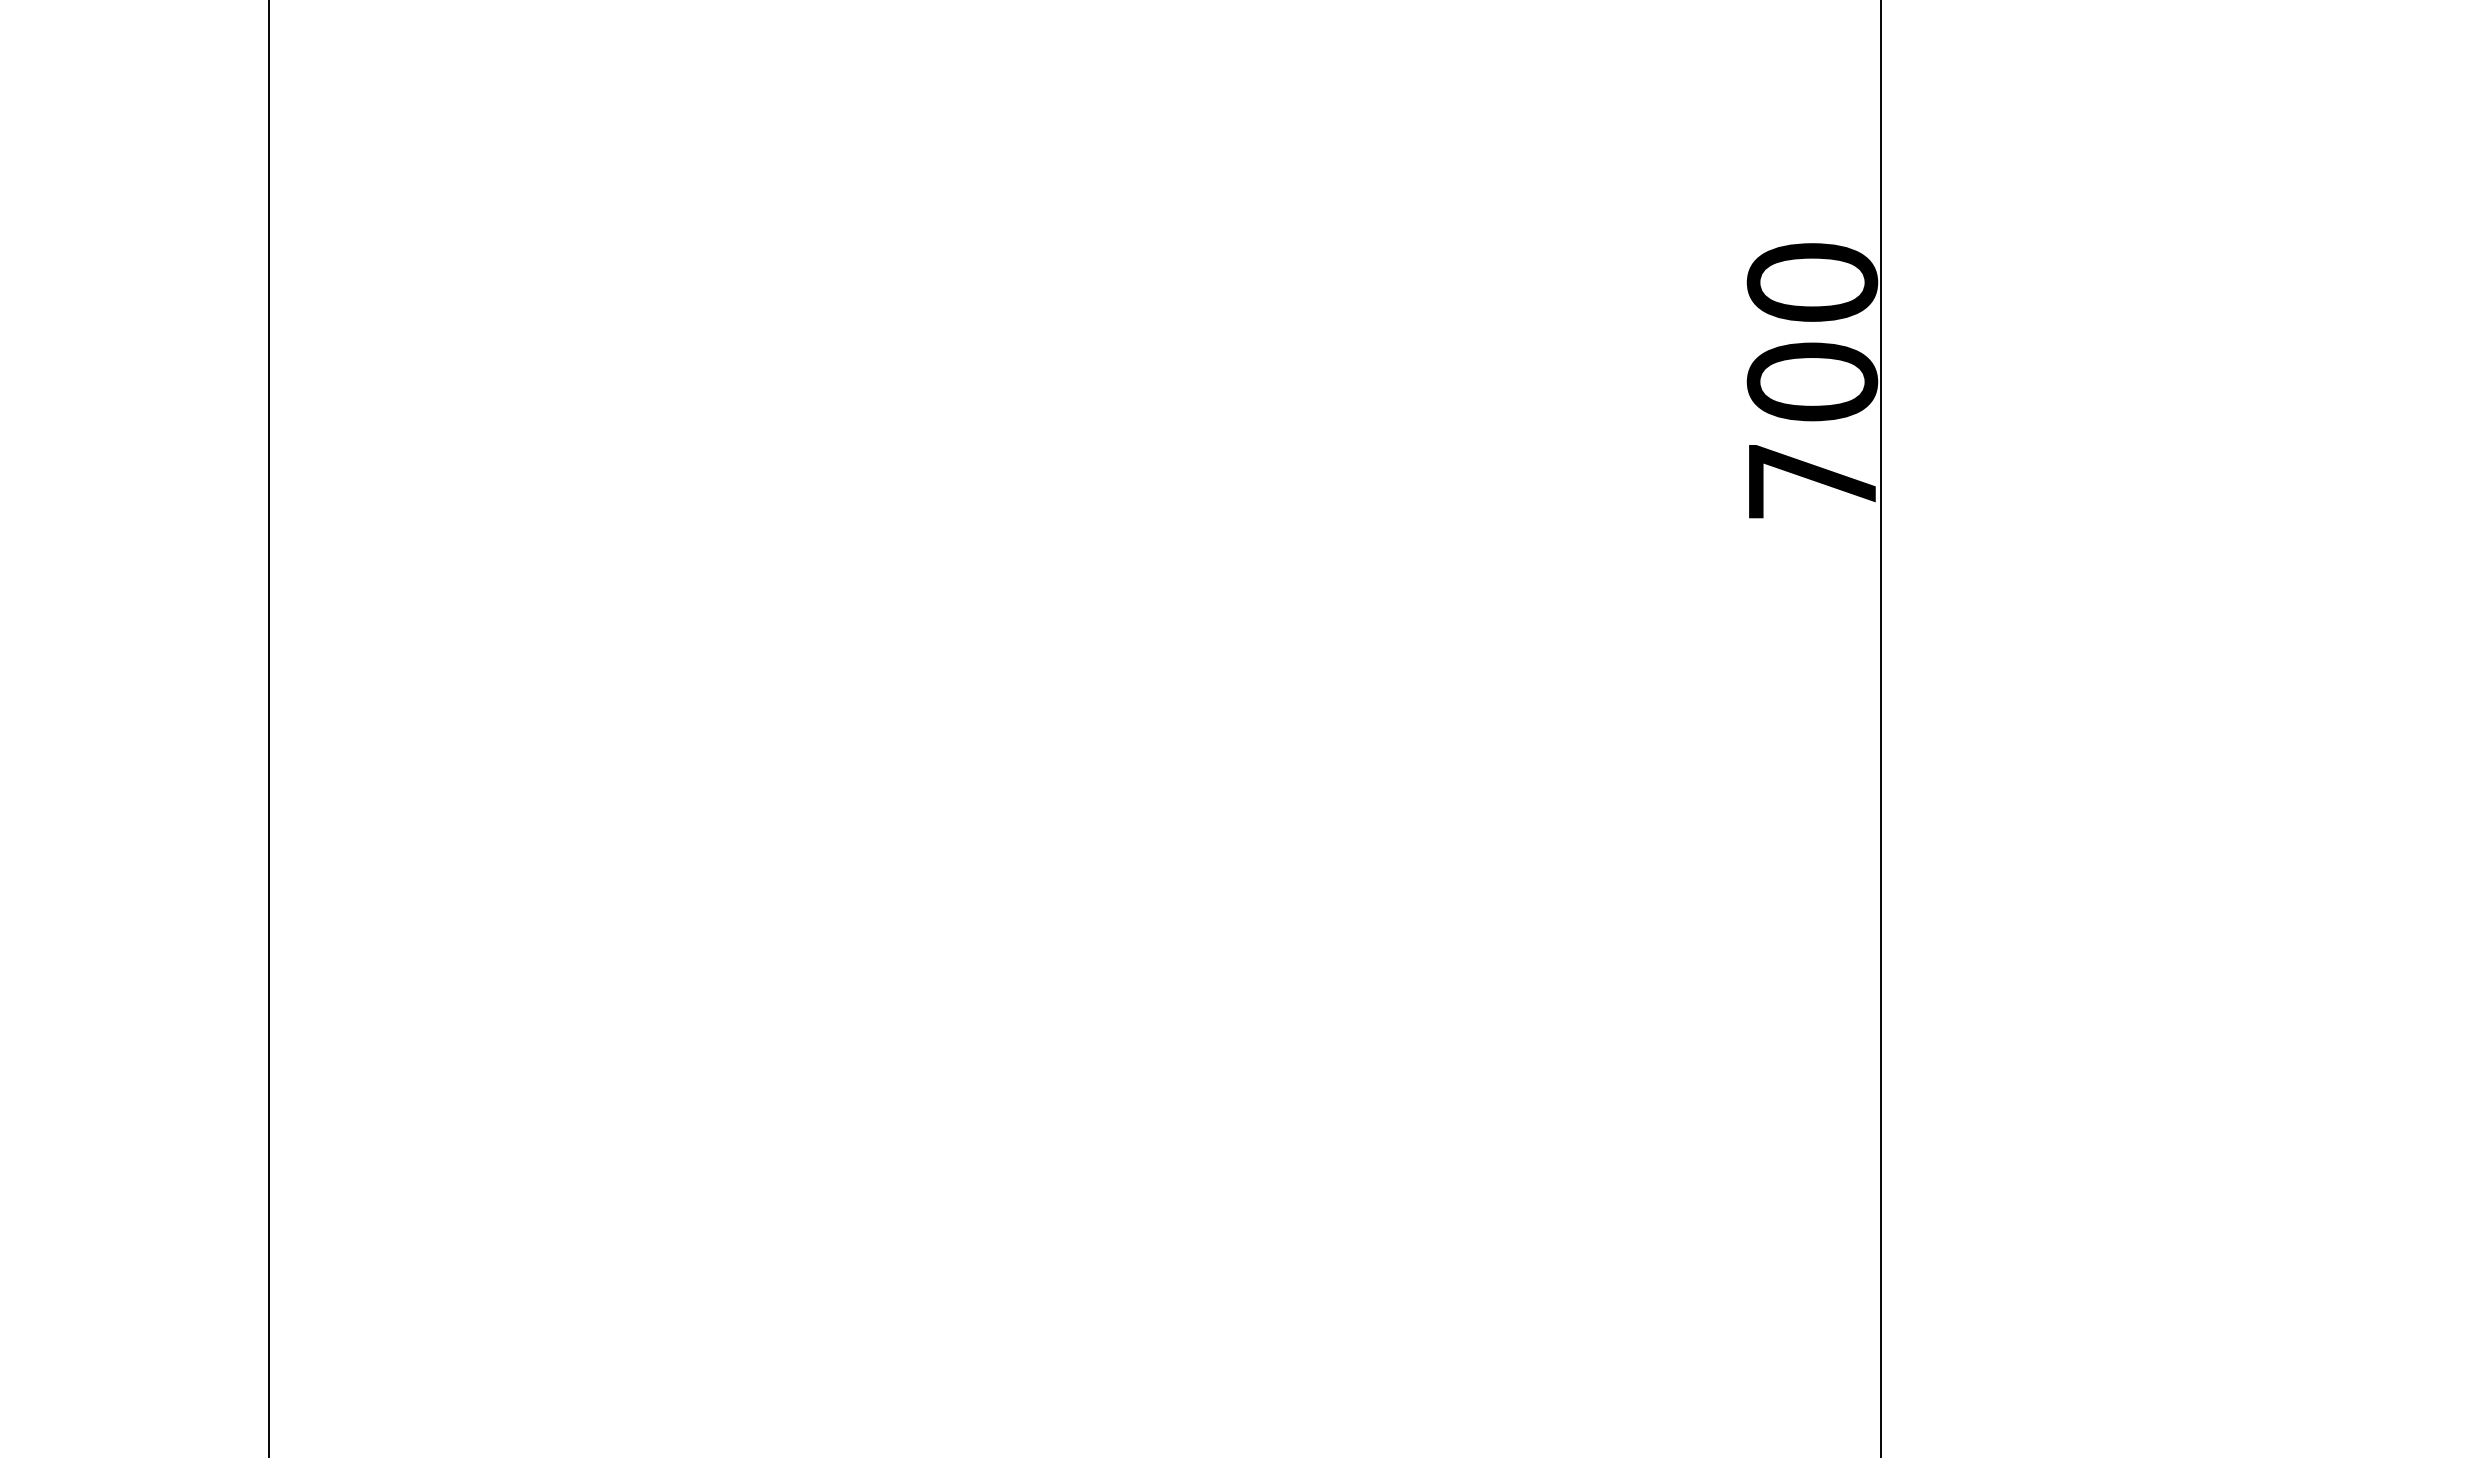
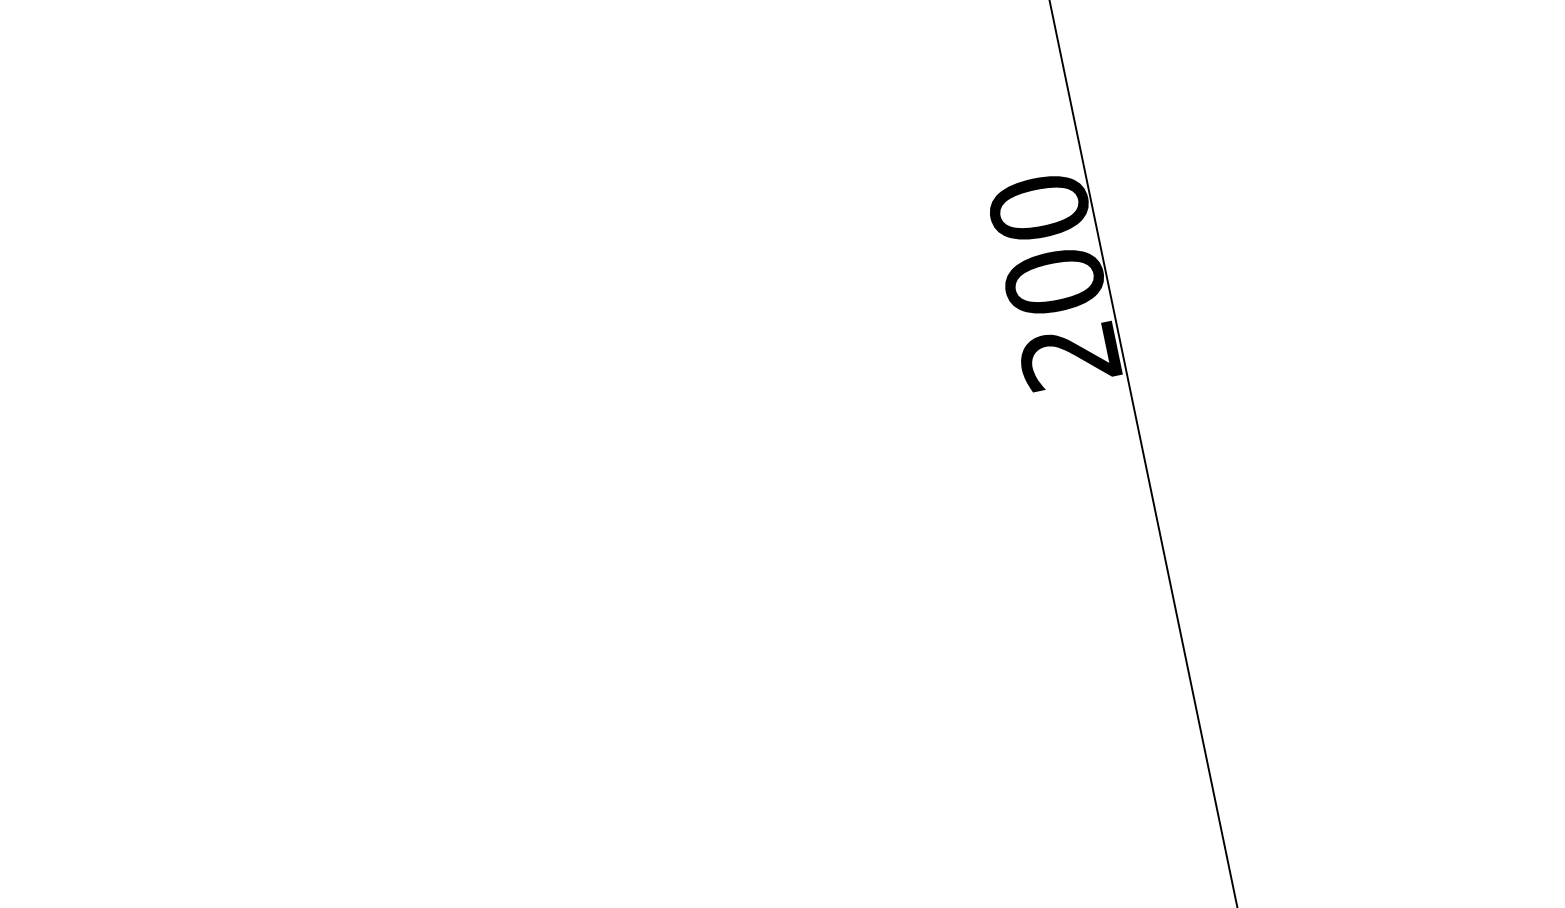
text: (1810, 482) -> (1068, 356), 700 -> 200

